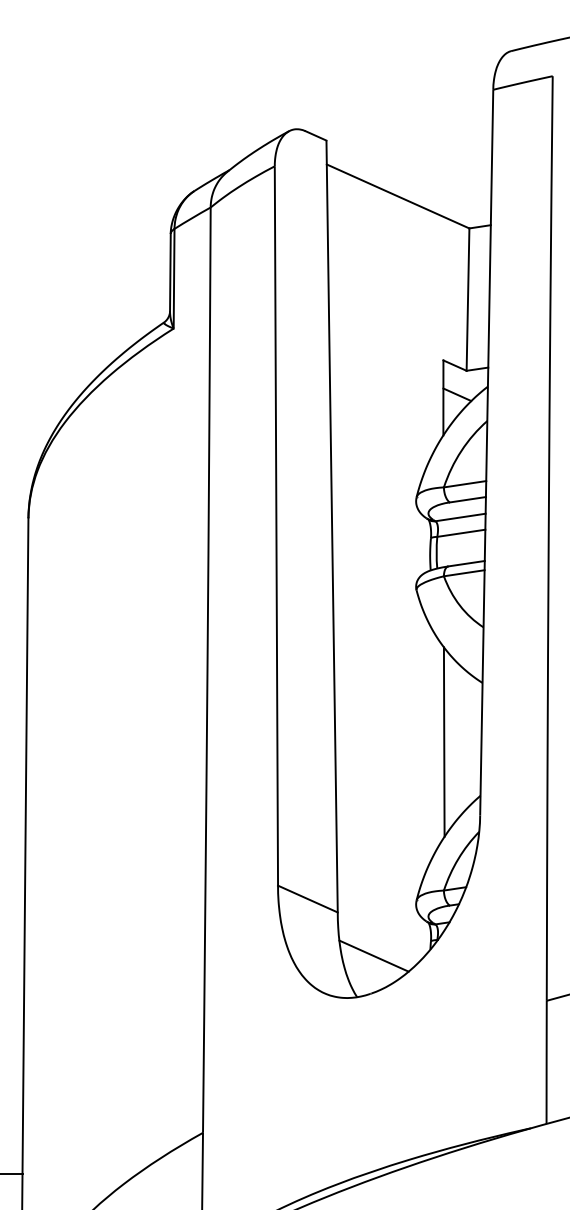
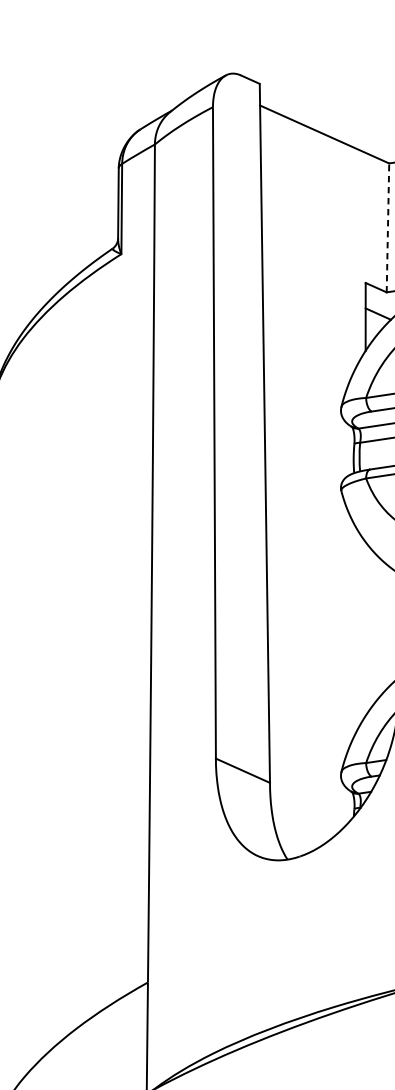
line: (468, 299) -> (388, 227), solid -> dashed
line: (443, 741) -> (365, 628), removed
line: (373, 955) -> (302, 821), removed

